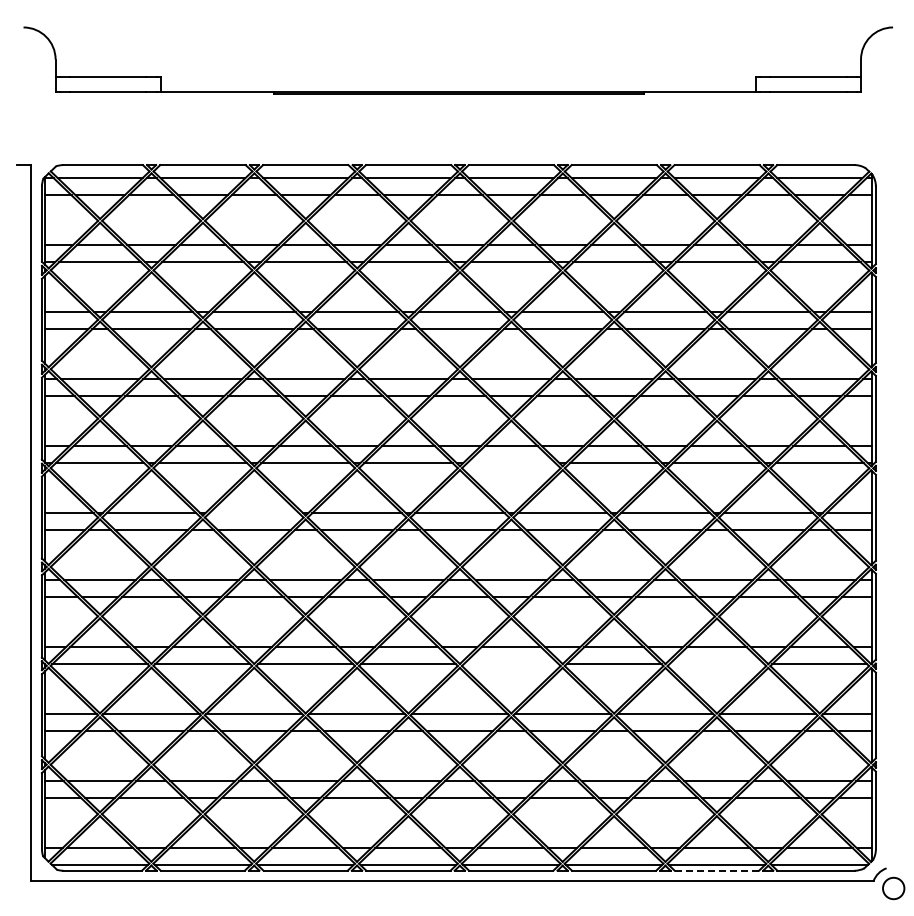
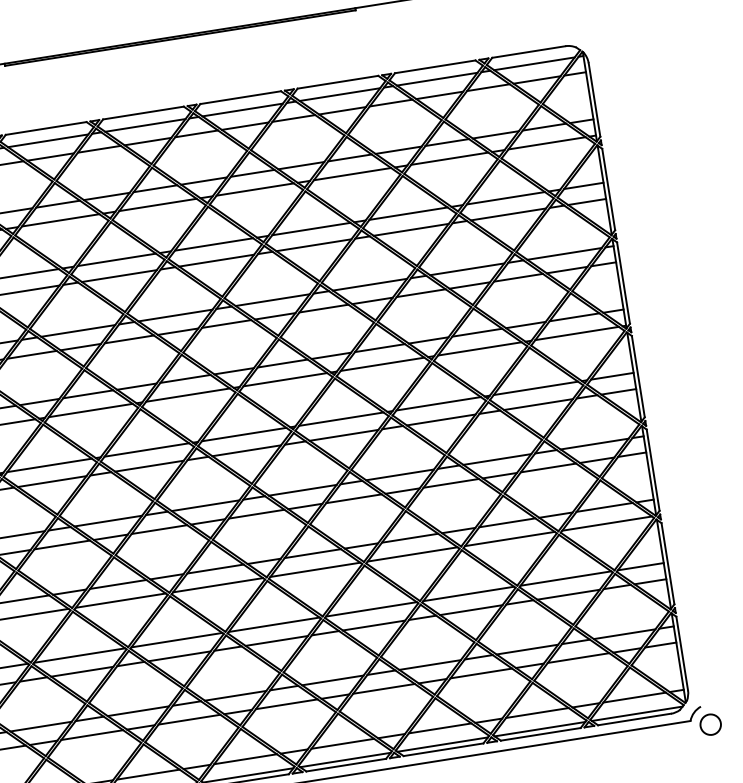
line: (511, 463) -> (285, 379), added
line: (254, 513) -> (49, 465), added
line: (510, 664) -> (314, 570), added
line: (716, 664) -> (509, 539), added
line: (717, 870) -> (541, 734), dashed -> solid

